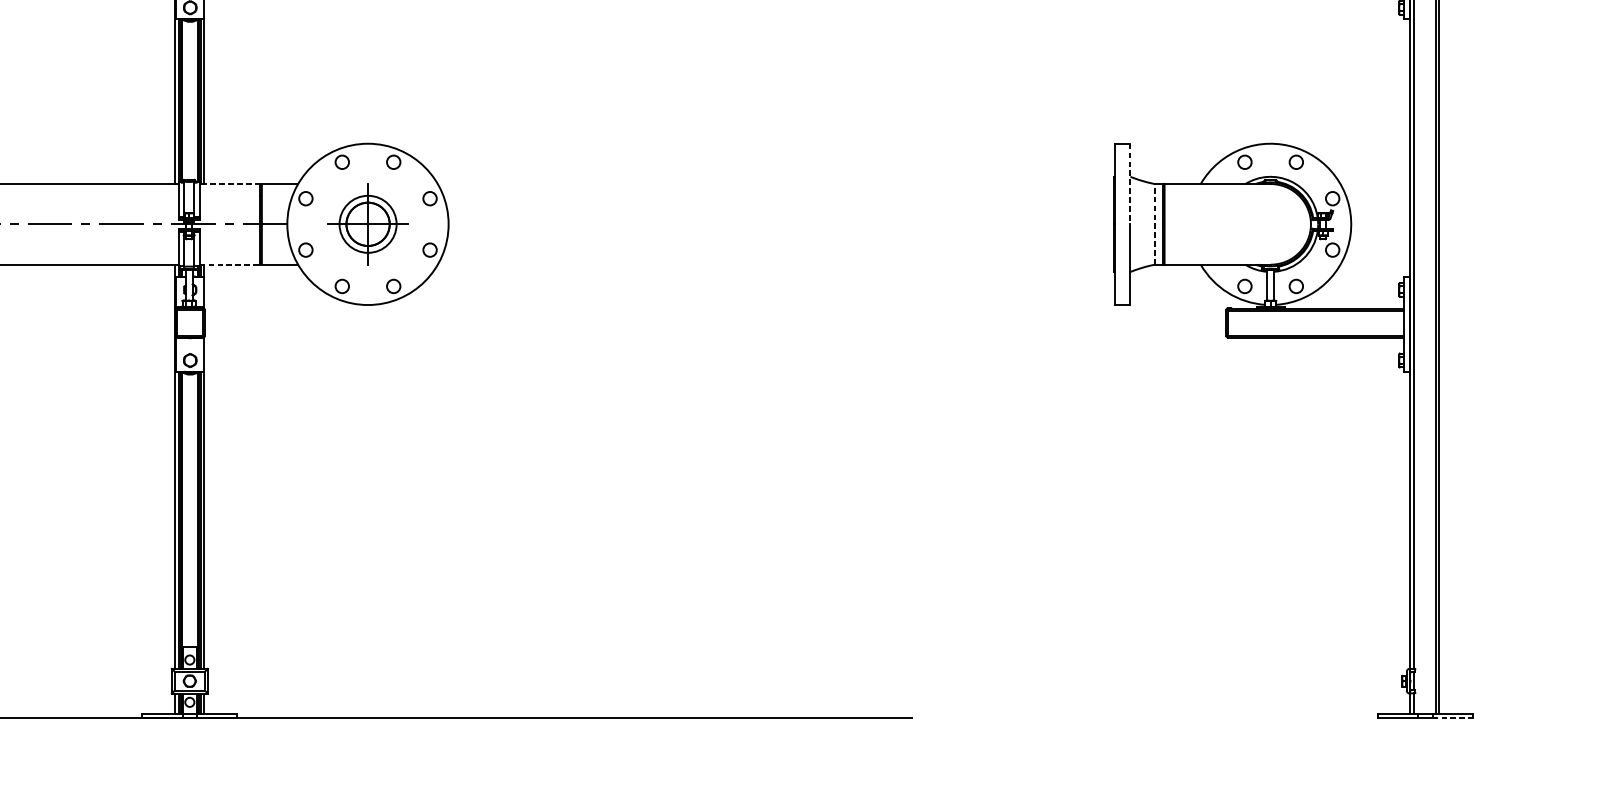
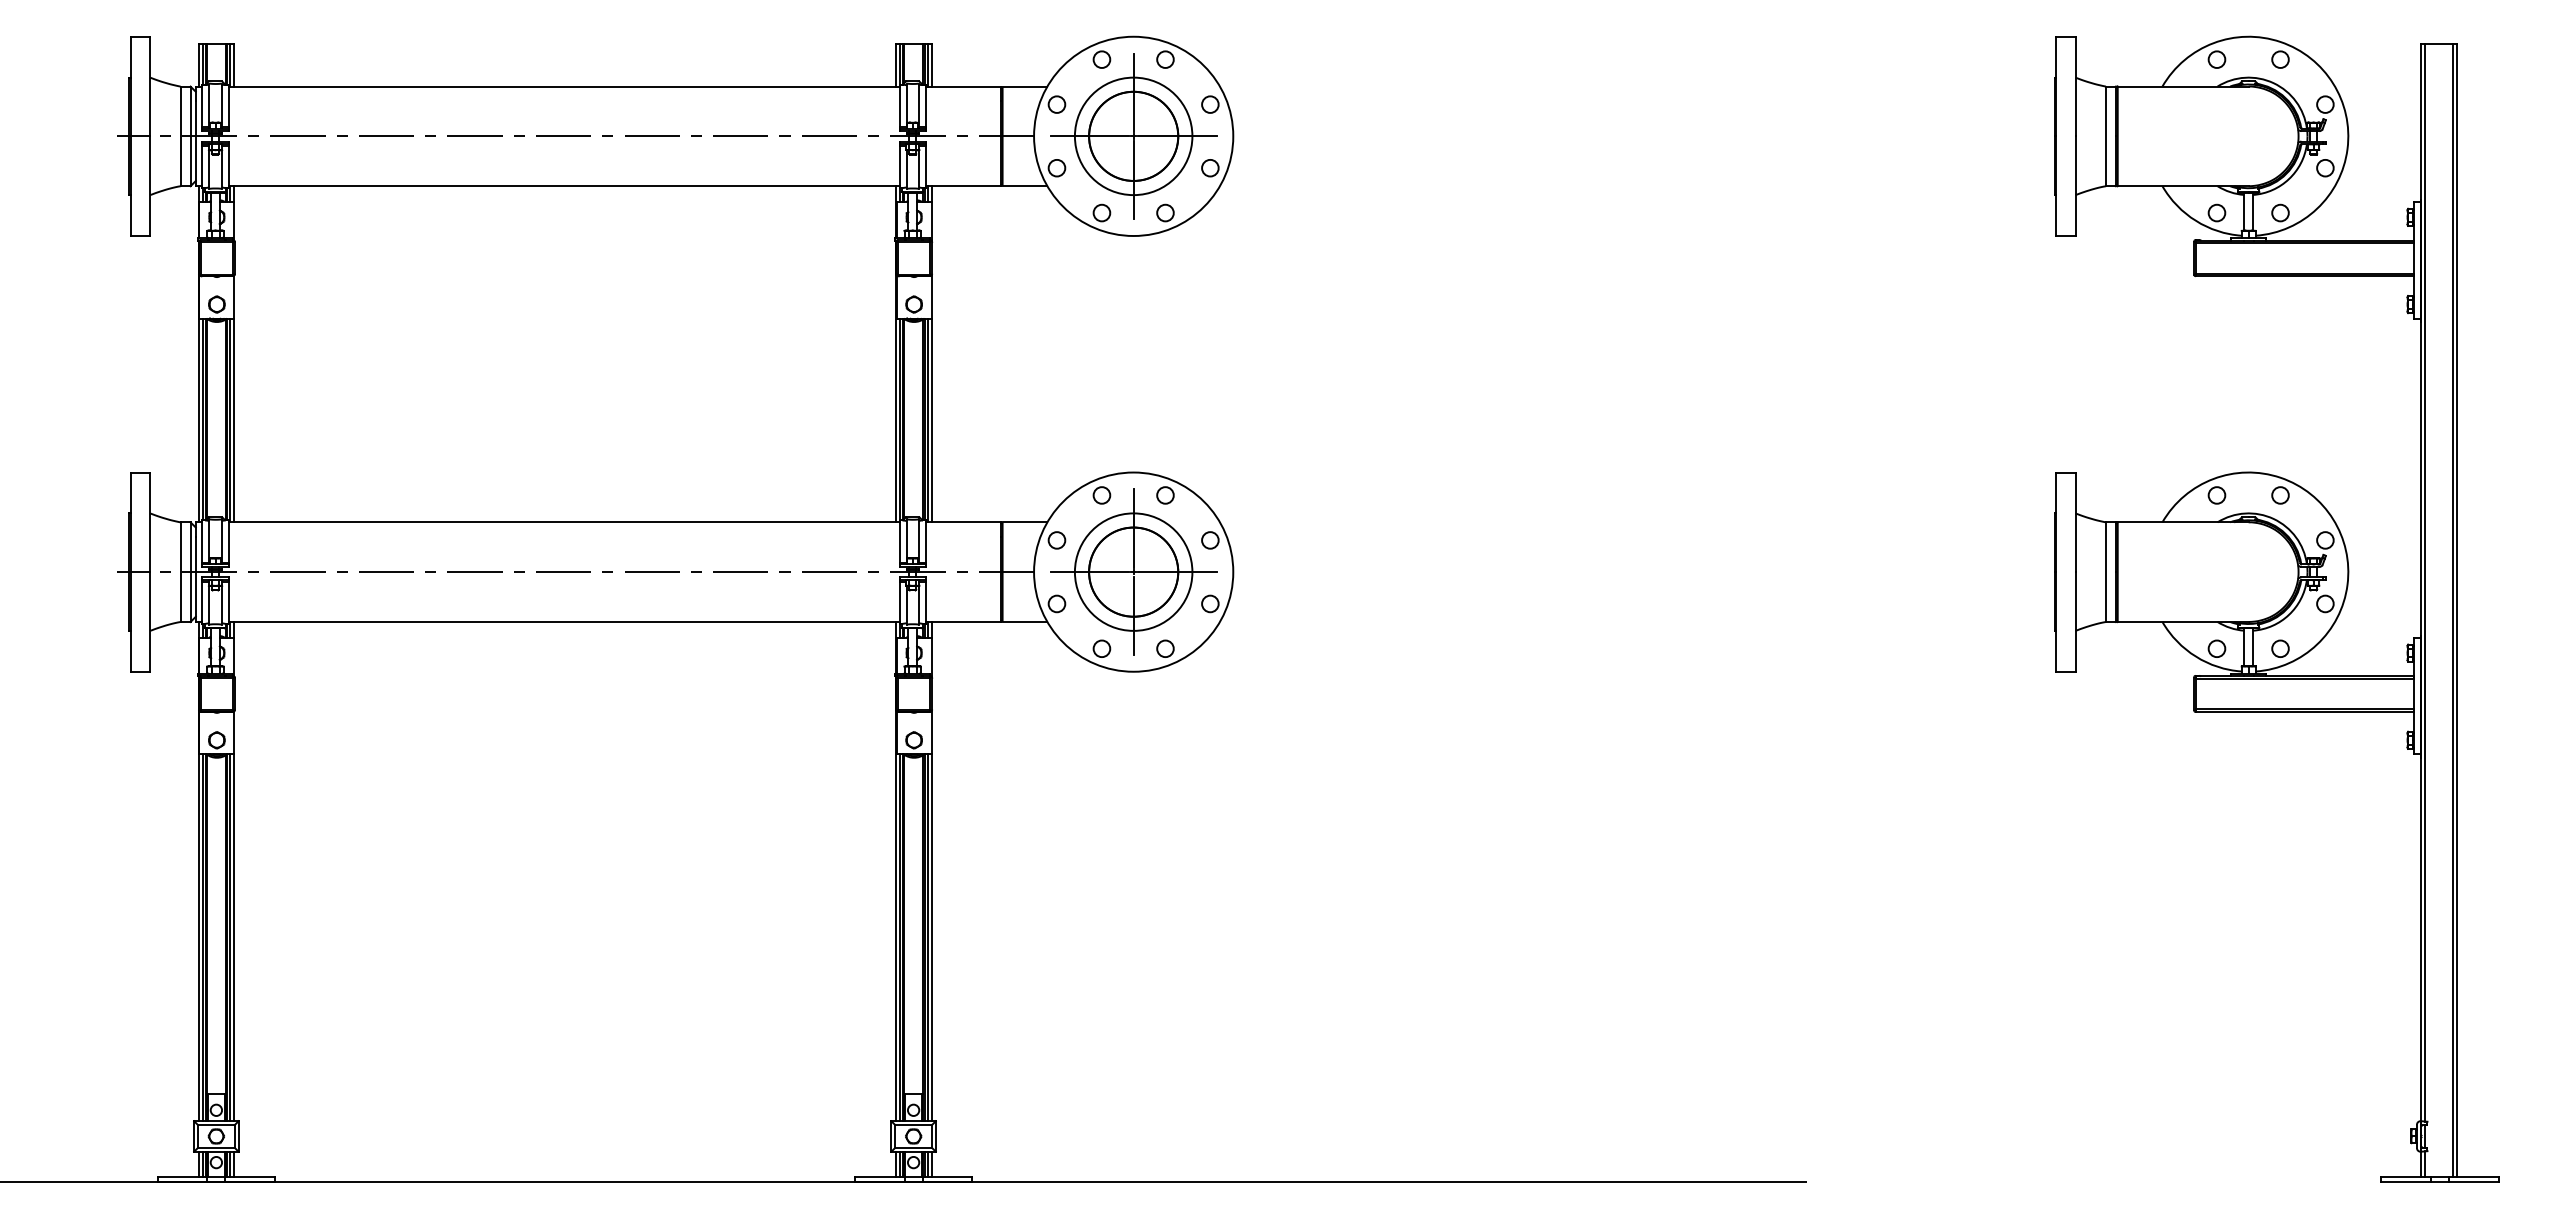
line: (230, 184) -> (963, 522), dashed -> solid
line: (1130, 184) -> (2075, 522), dashed -> solid
part: (367, 223) -> (1133, 571), size x1.67
line: (1154, 224) -> (2105, 572), dashed -> solid
line: (230, 265) -> (963, 622), dashed -> solid
line: (1452, 718) -> (2473, 1182), dashed -> solid

